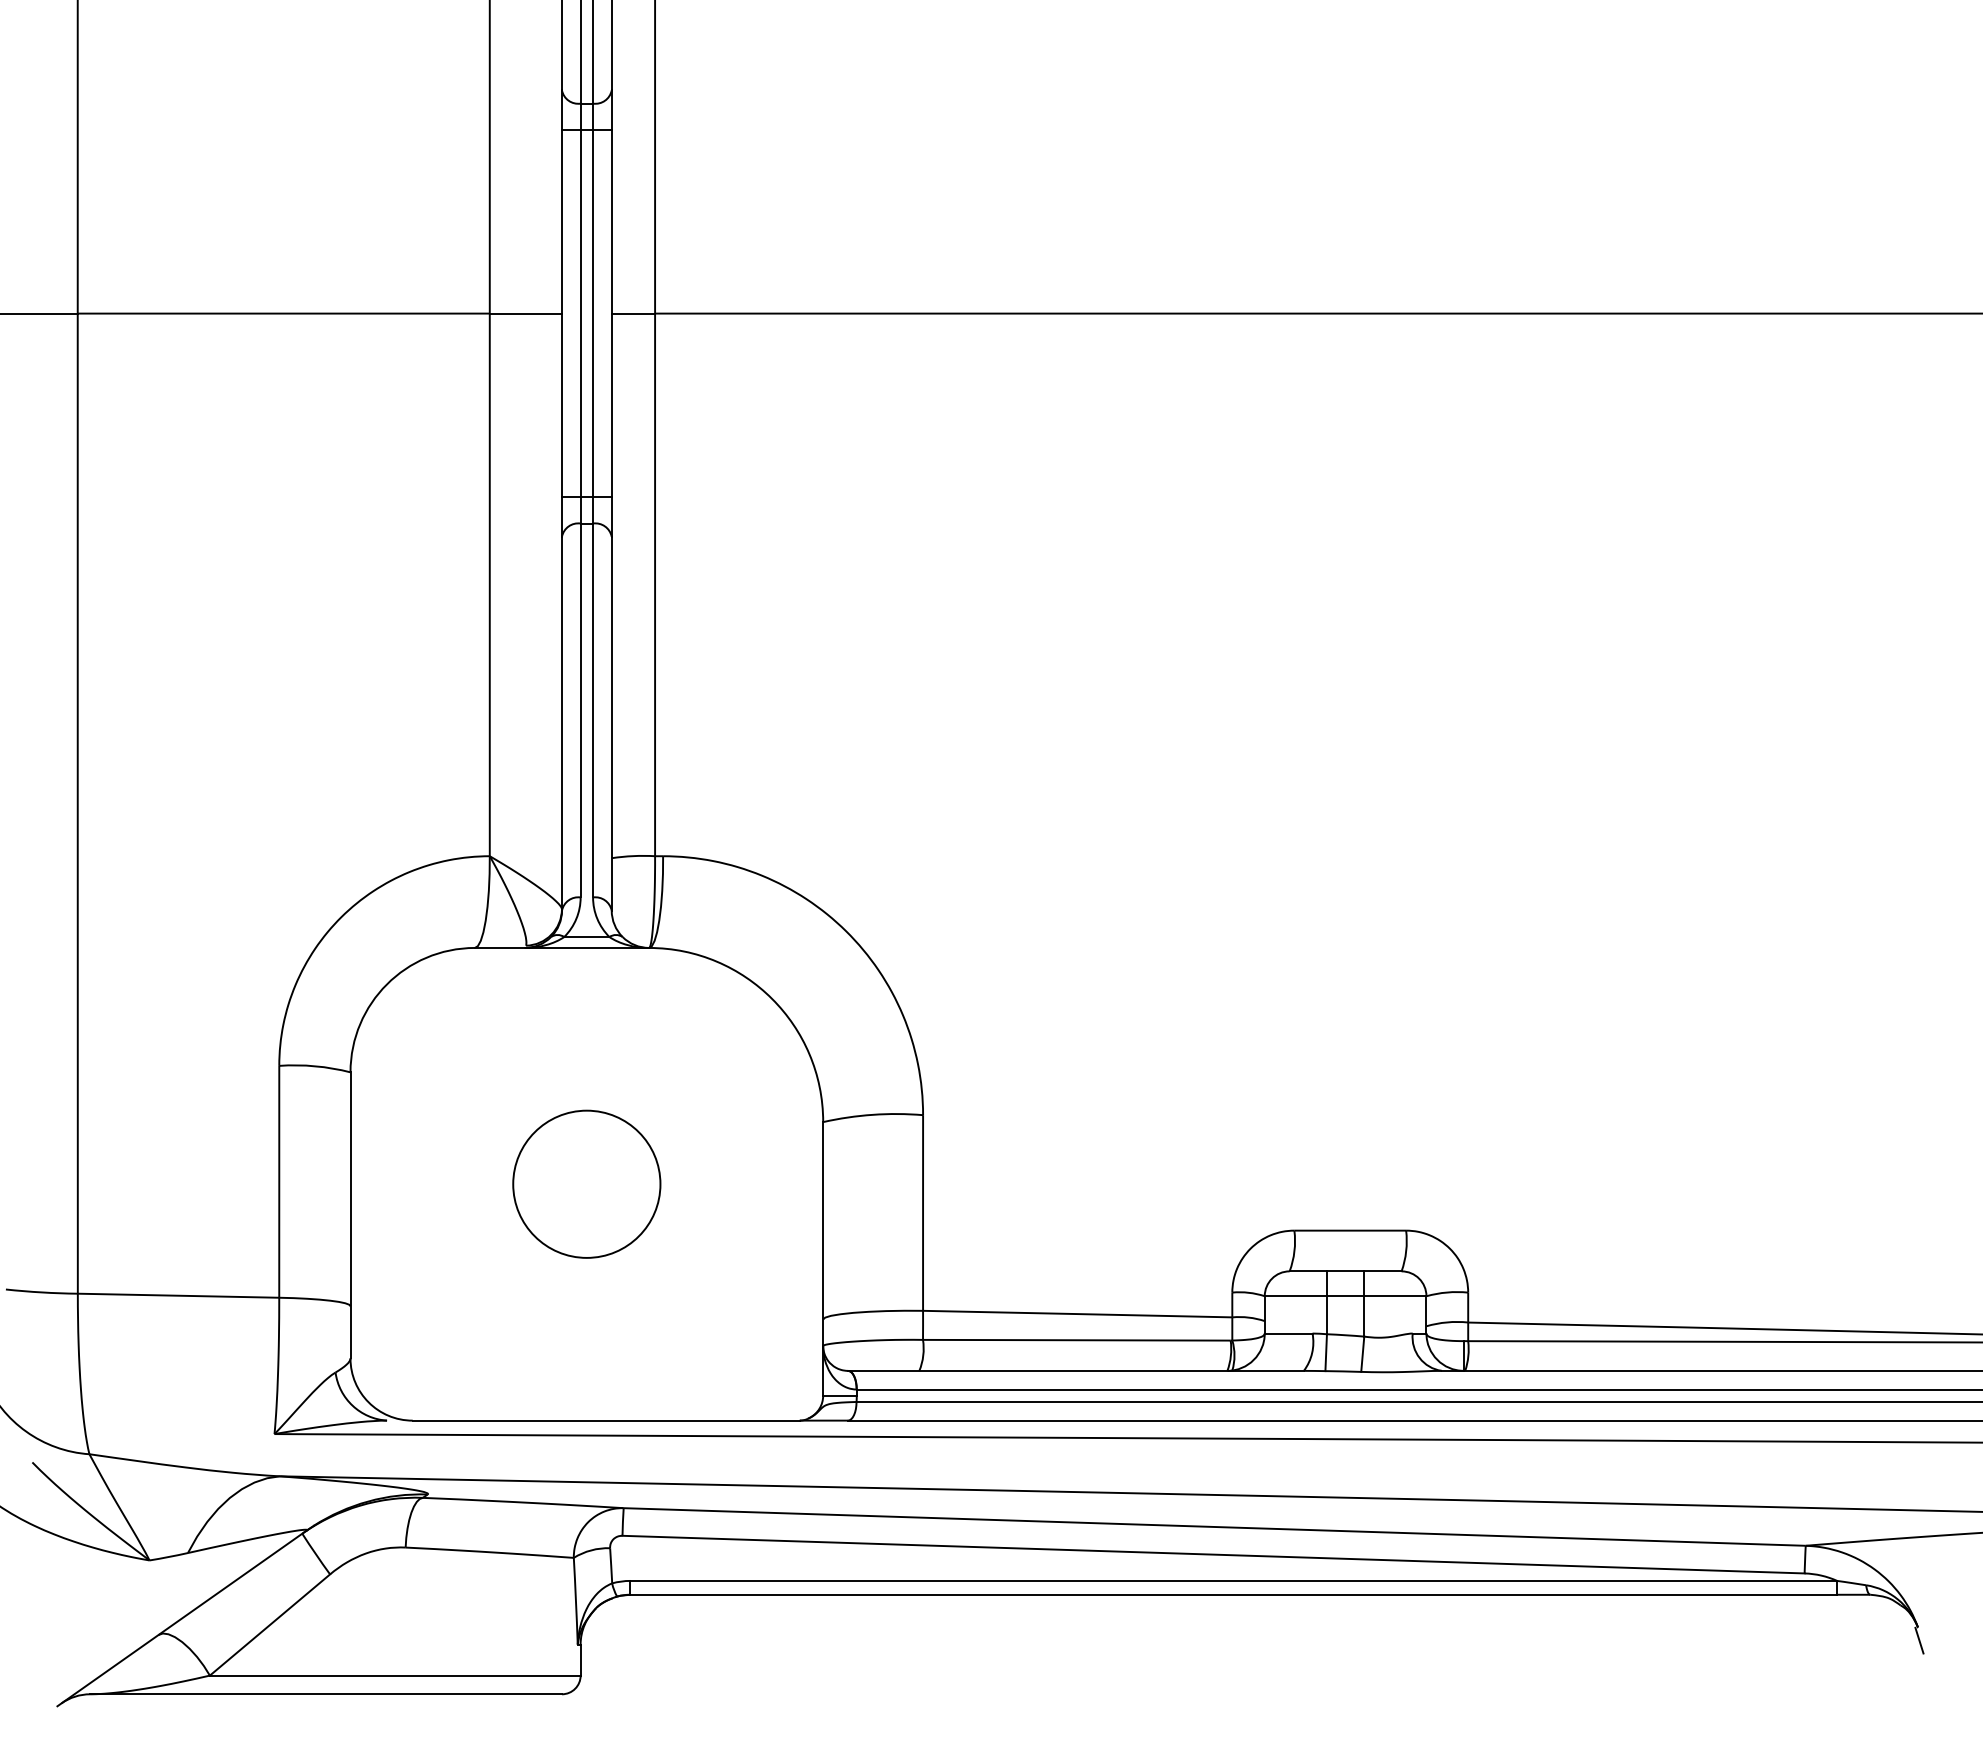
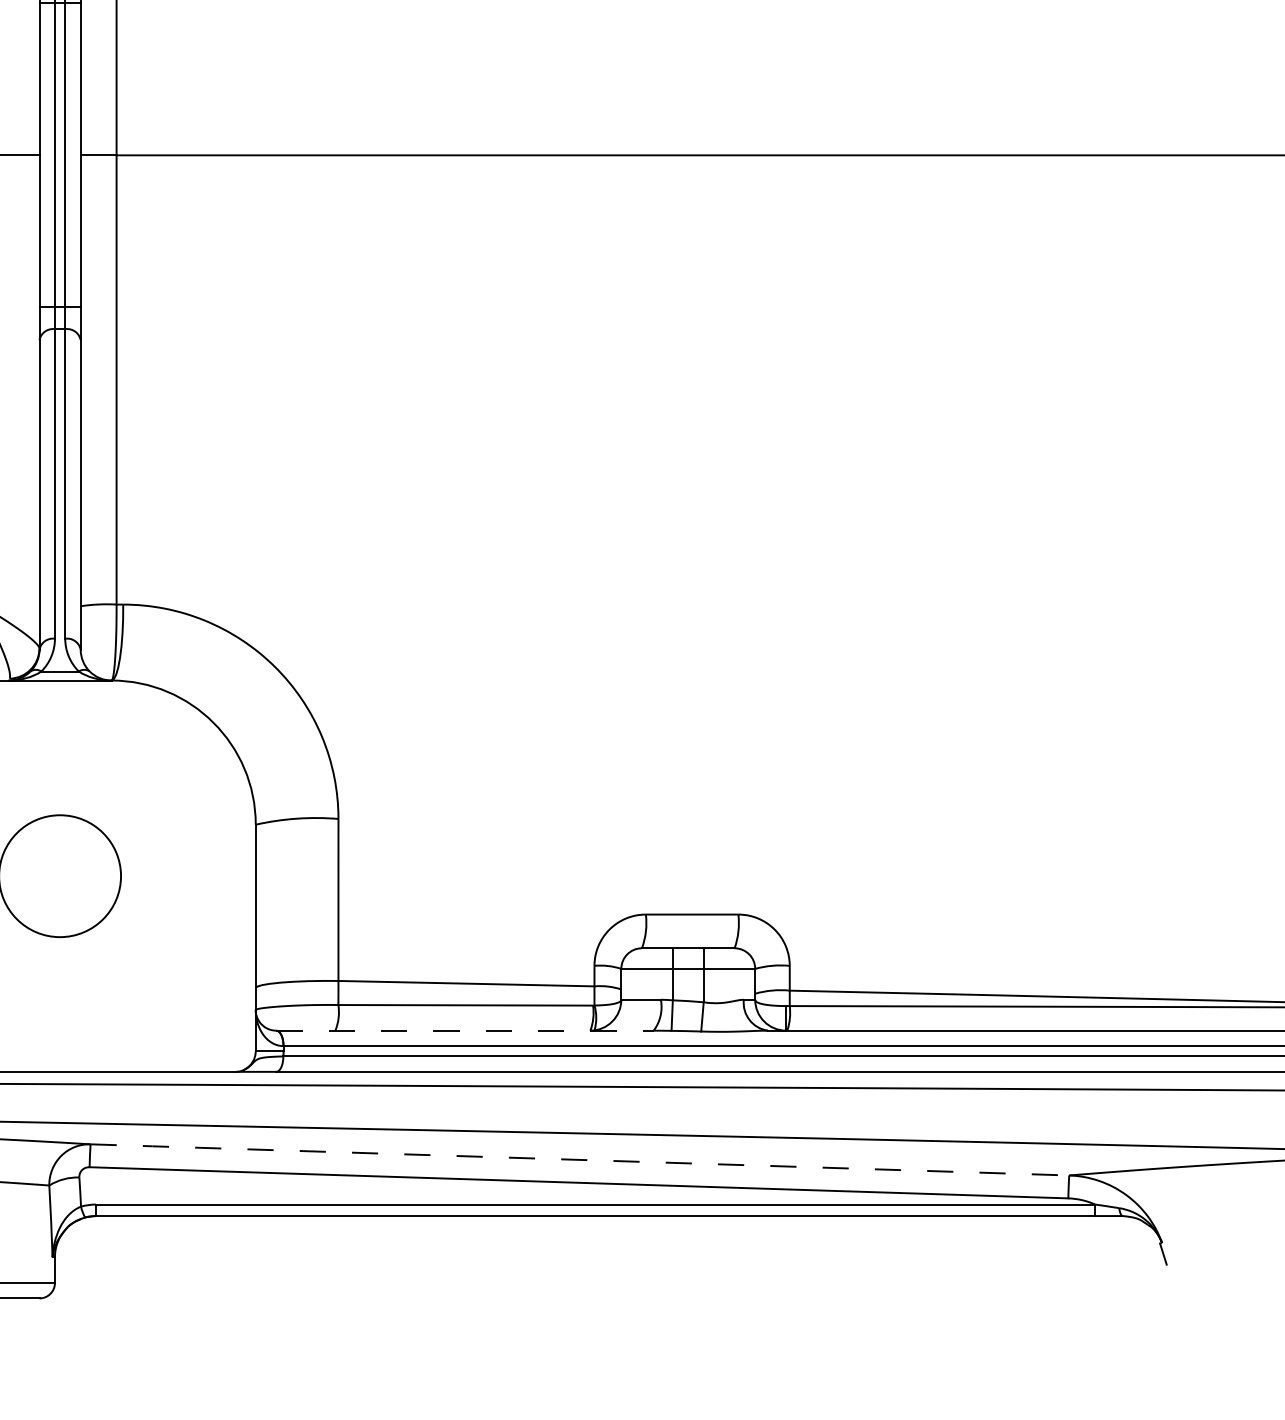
line: (1076, 1370) -> (465, 1030), solid -> dashed
line: (1213, 1526) -> (578, 1159), solid -> dashed

